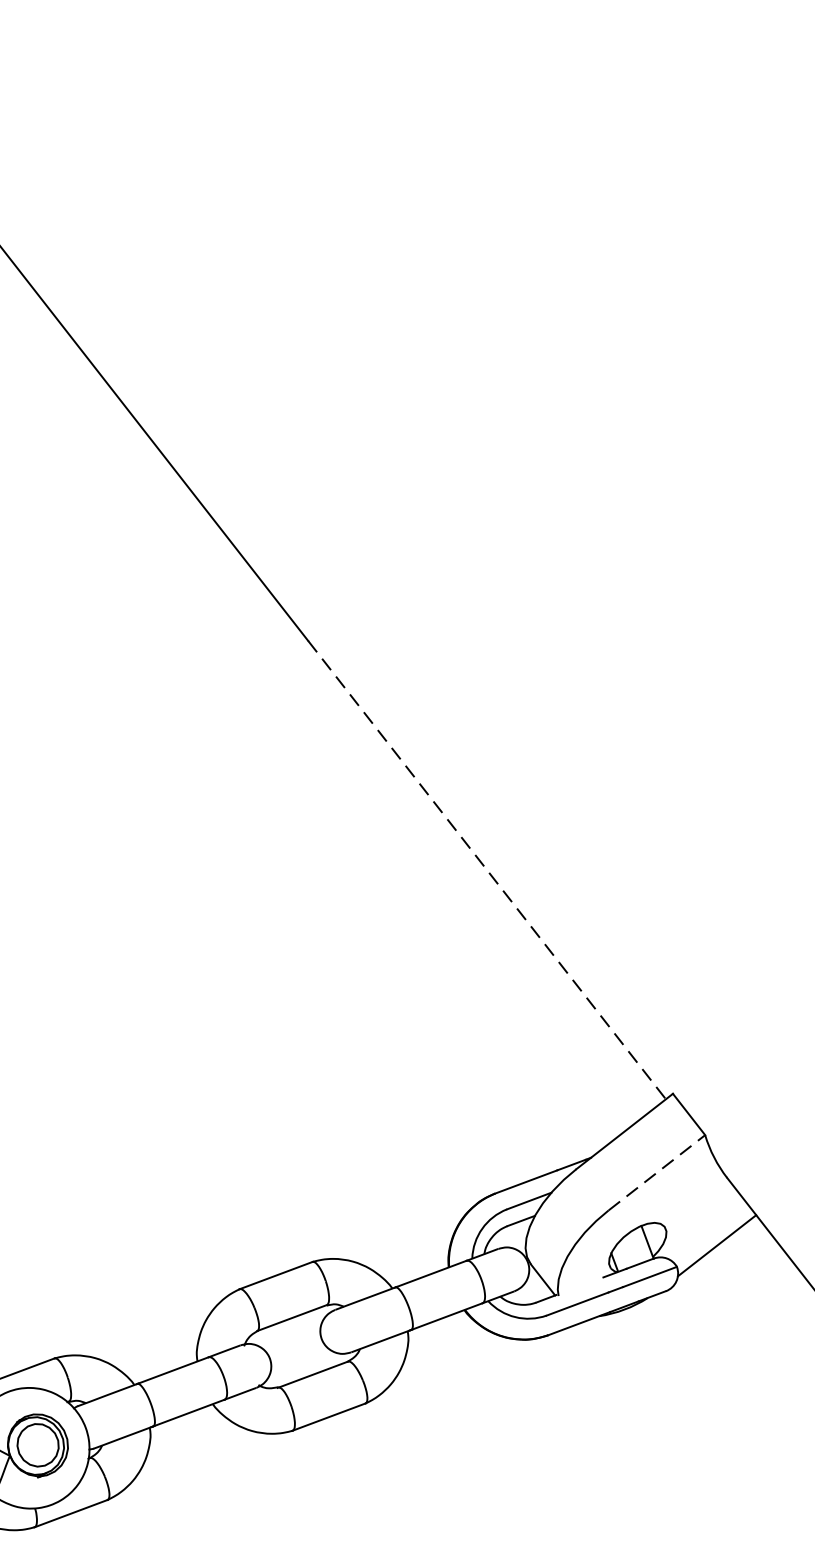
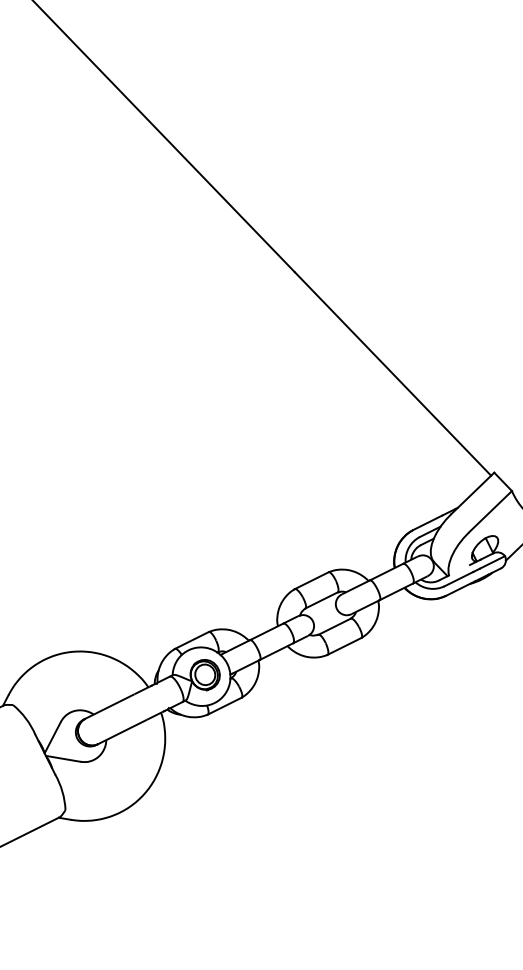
line: (487, 871) -> (393, 374), dashed -> solid
line: (656, 1172) -> (490, 511), dashed -> solid

